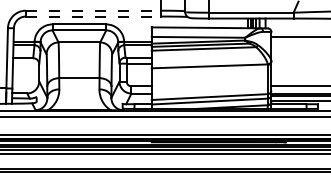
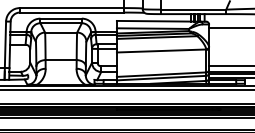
line: (93, 10) -> (72, 7), dashed -> solid
line: (93, 16) -> (72, 12), dashed -> solid

